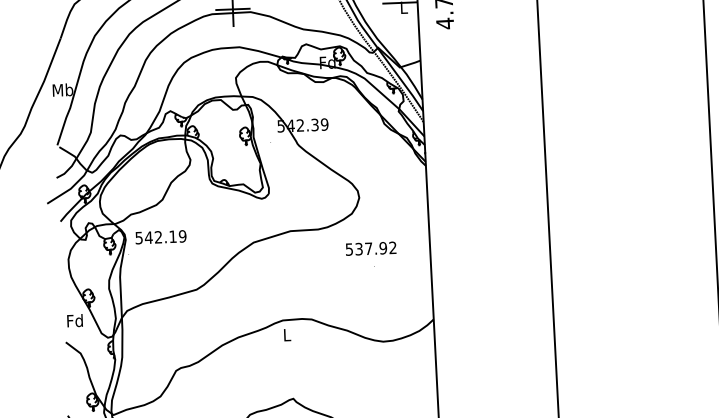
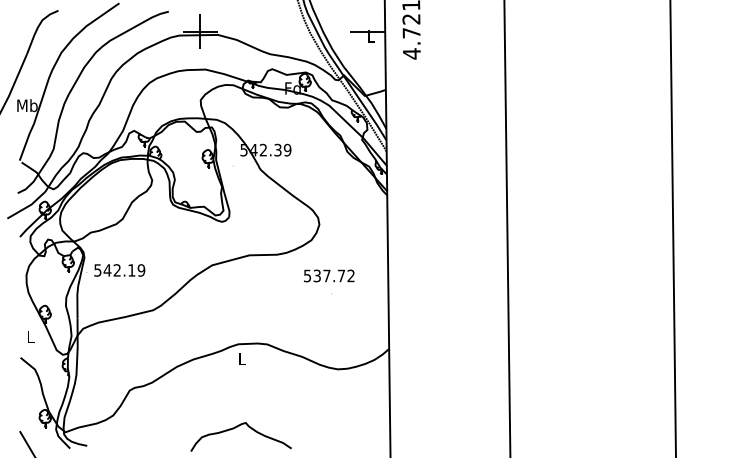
text: (160, 237) -> (119, 270), moved
text: (383, 247) -> (341, 275), 537.92 -> 537.72
text: (74, 320) -> (30, 336), Fd -> L

